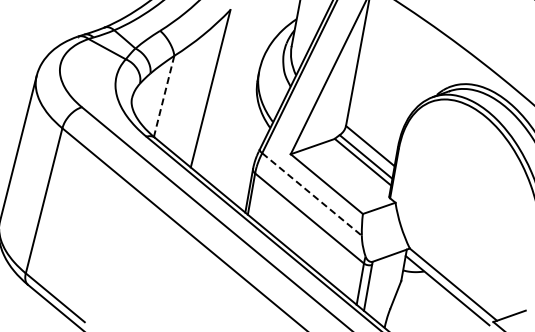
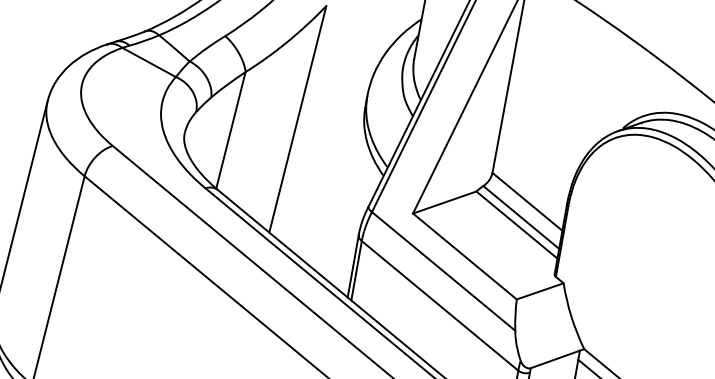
line: (164, 96) -> (231, 130), dashed -> solid
line: (312, 194) -> (444, 271), dashed -> solid

